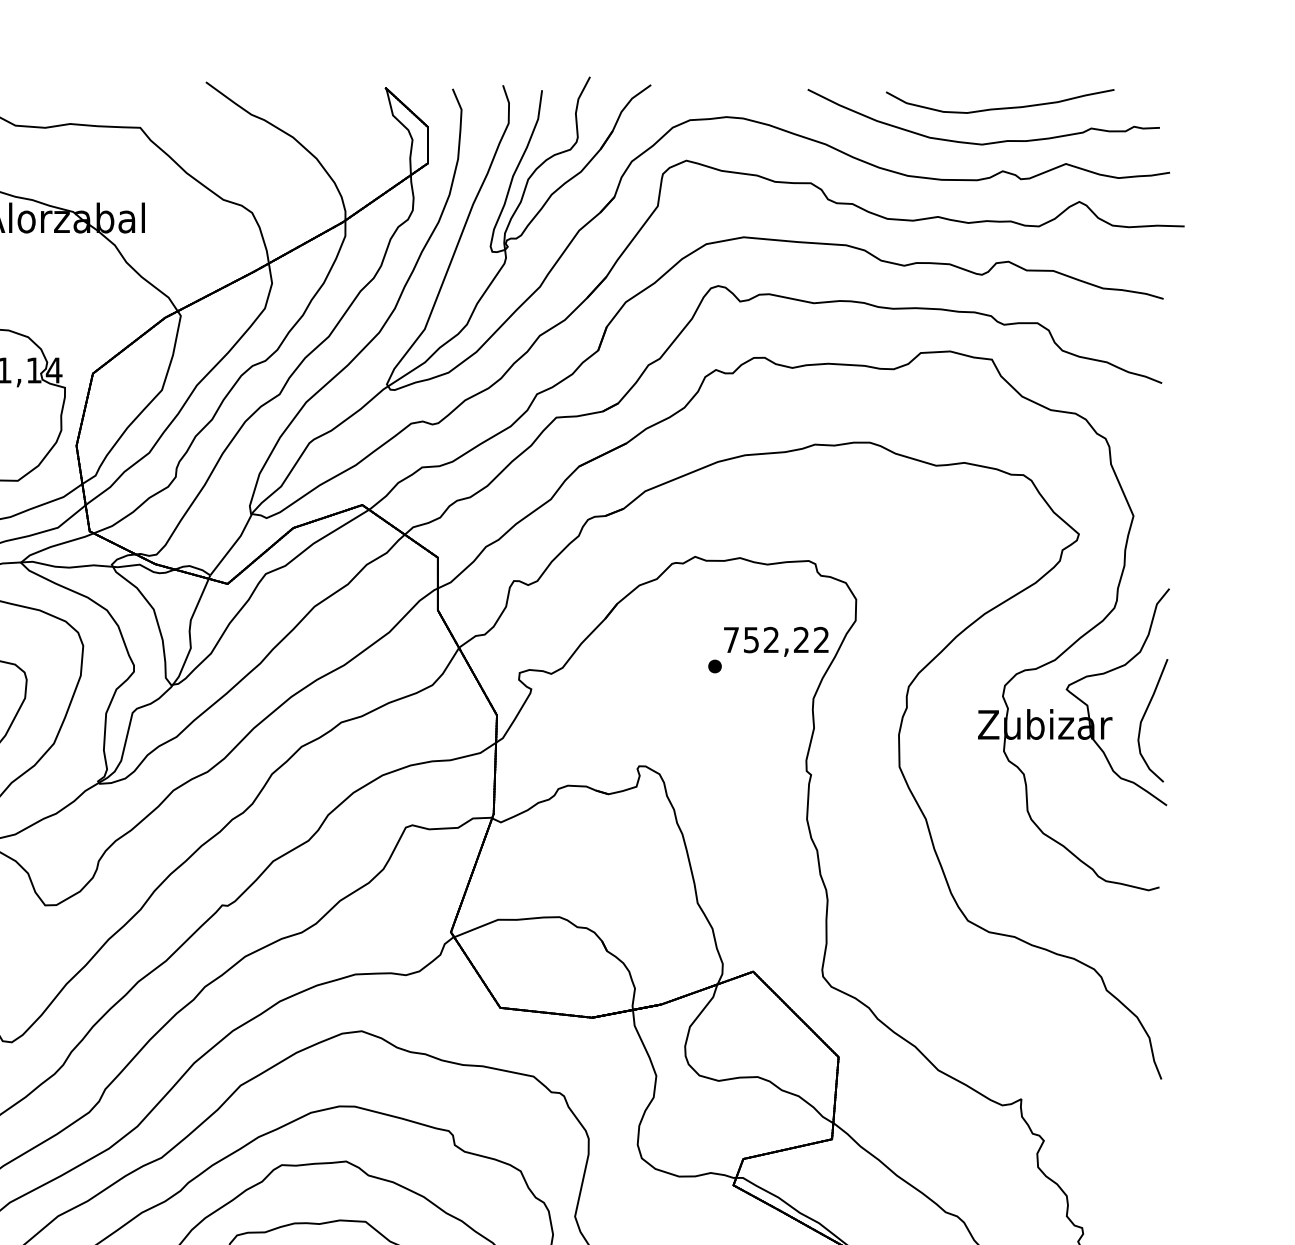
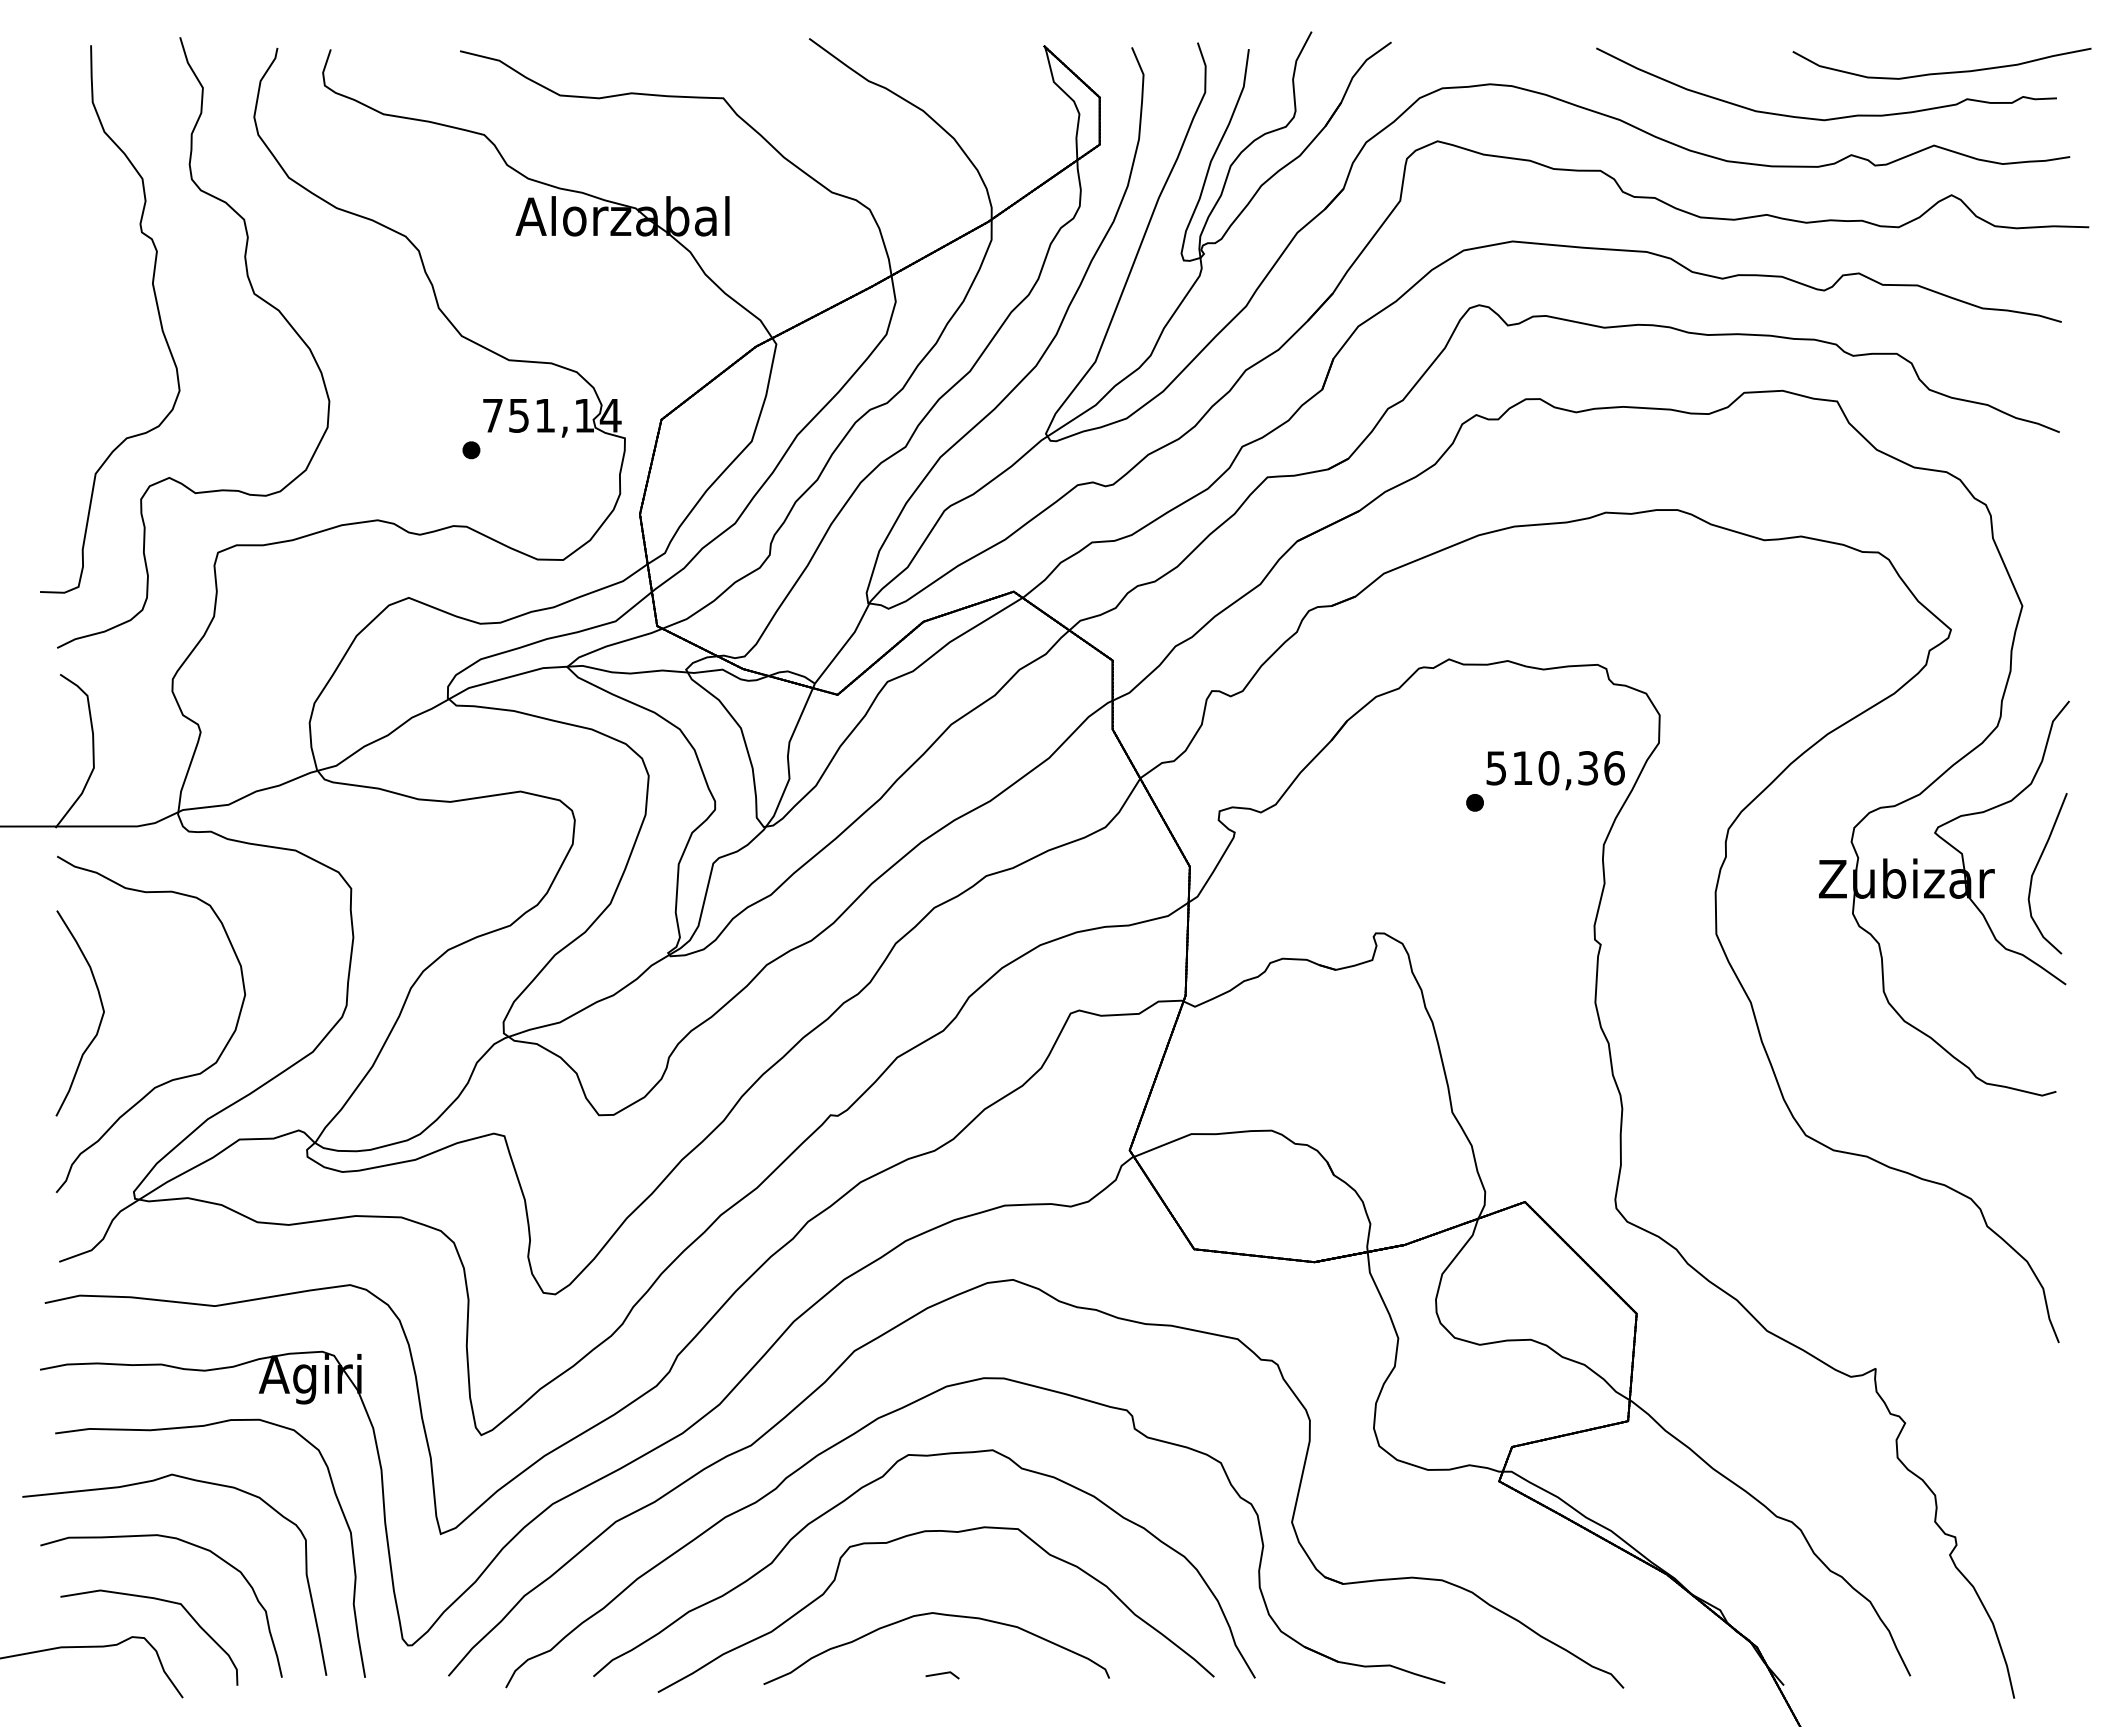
part: (999, 108) -> (1941, 72), moved
text: (776, 640) -> (1555, 768), 752,22 -> 510,36

